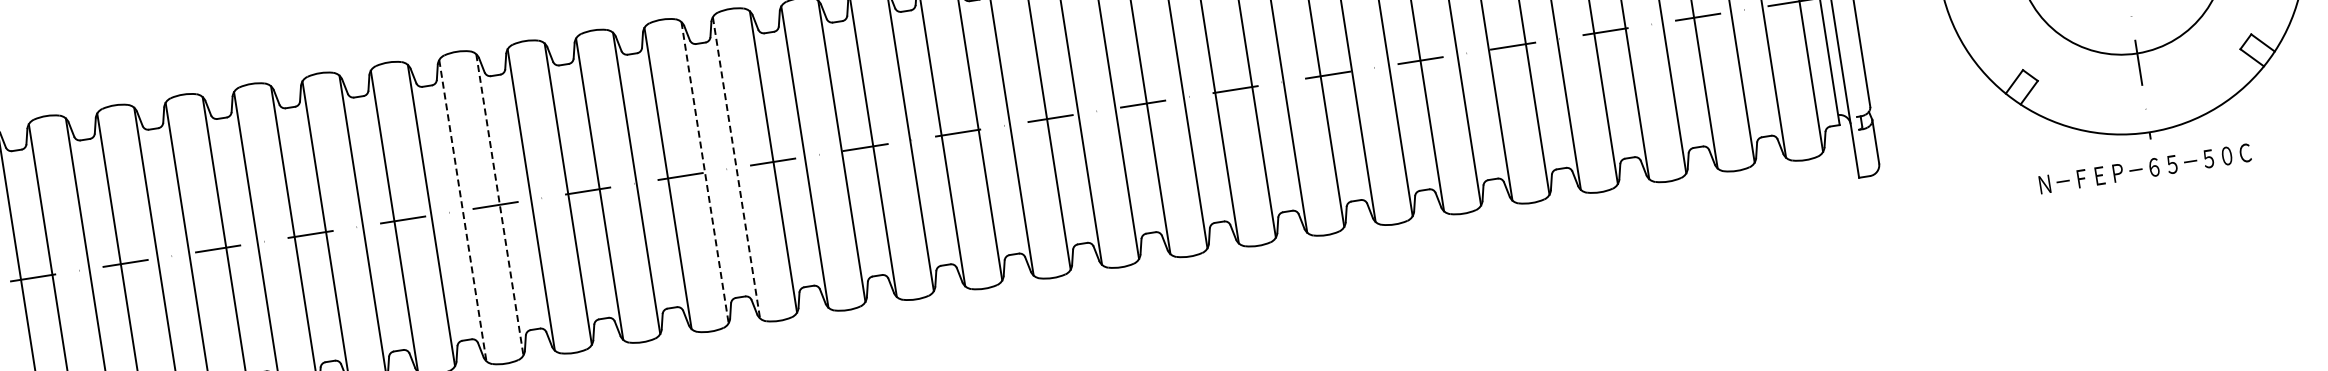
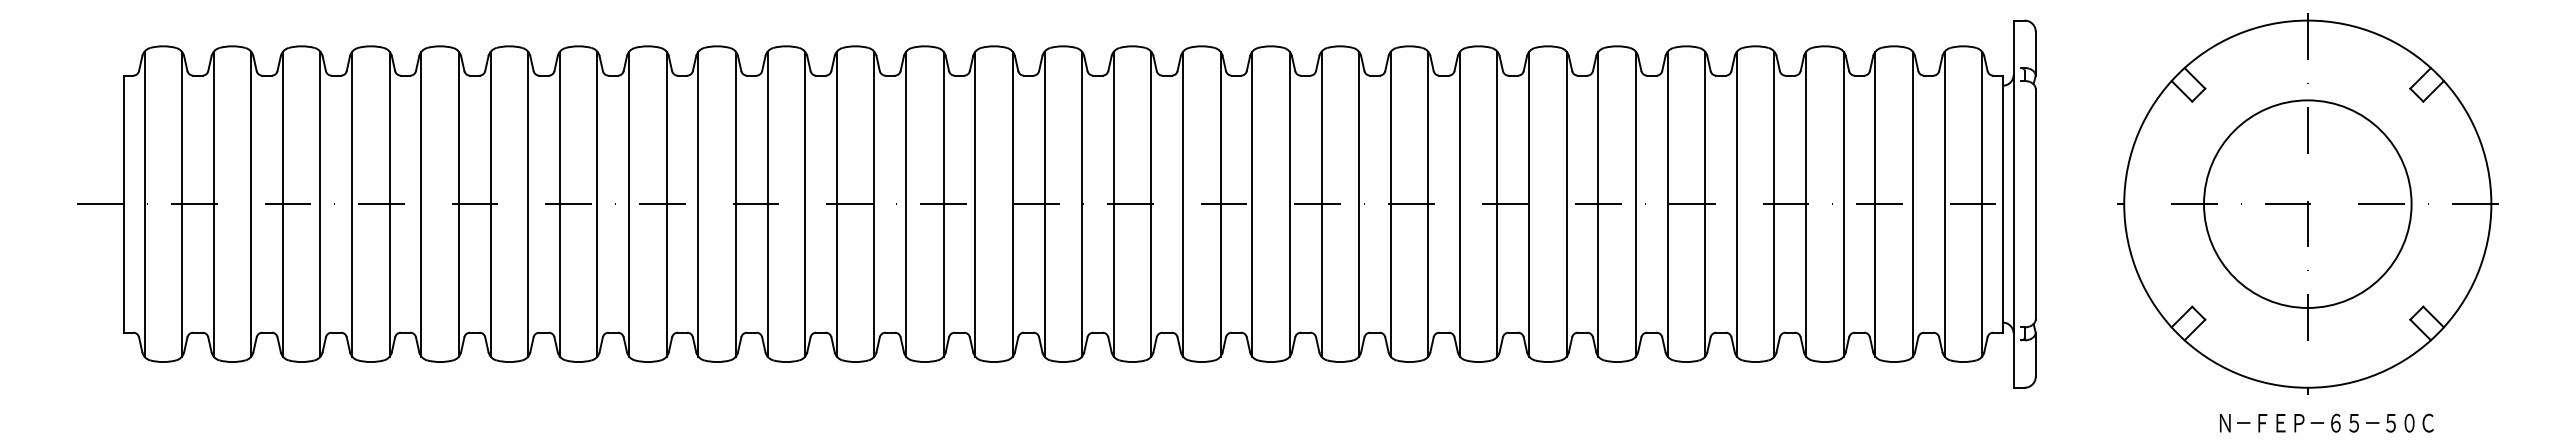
line: (736, 168) -> (906, 204), dashed -> solid
text: (2144, 168) -> (2326, 422), moved
line: (705, 172) -> (874, 204), dashed -> solid
line: (499, 205) -> (666, 204), dashed -> solid
line: (463, 210) -> (629, 204), dashed -> solid

